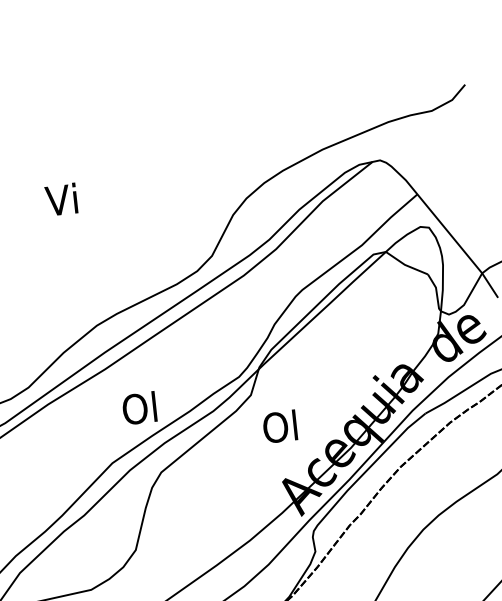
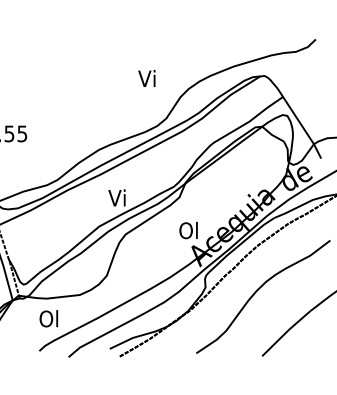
text: (60, 199) -> (146, 78), moved
text: (139, 407) -> (117, 197), Ol -> Vi
text: (279, 426) -> (188, 230), moved

